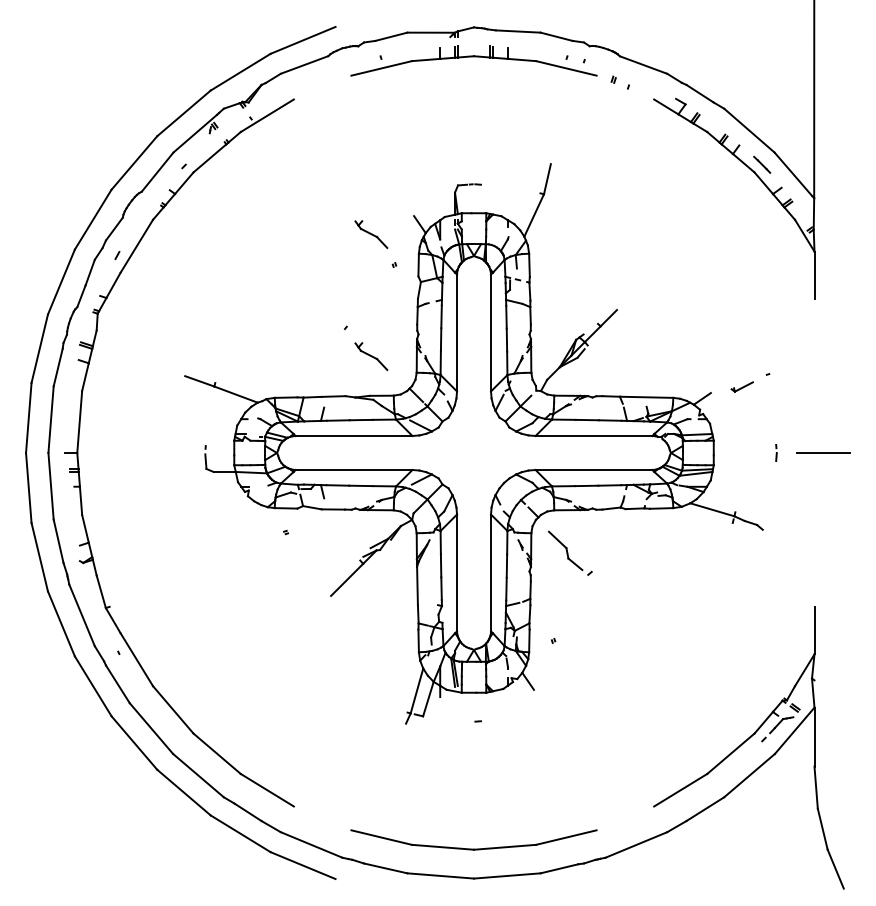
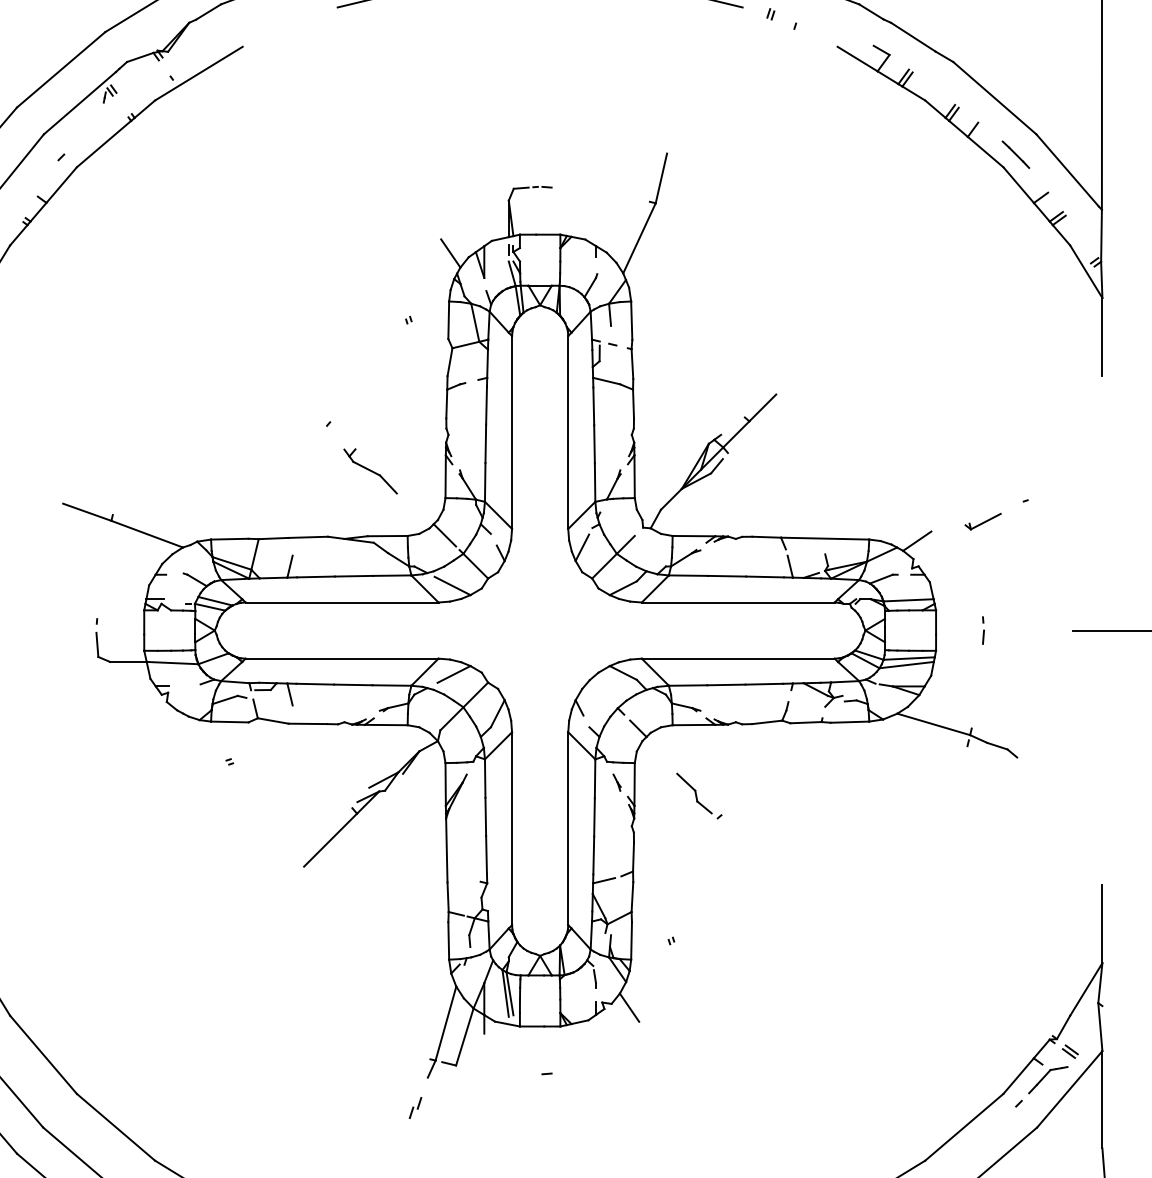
part: (371, 234) -> (370, 269), removed
line: (776, 452) -> (983, 629), moved
part: (570, 552) -> (699, 794), size x0.62
part: (398, 742) -> (415, 1108), added

